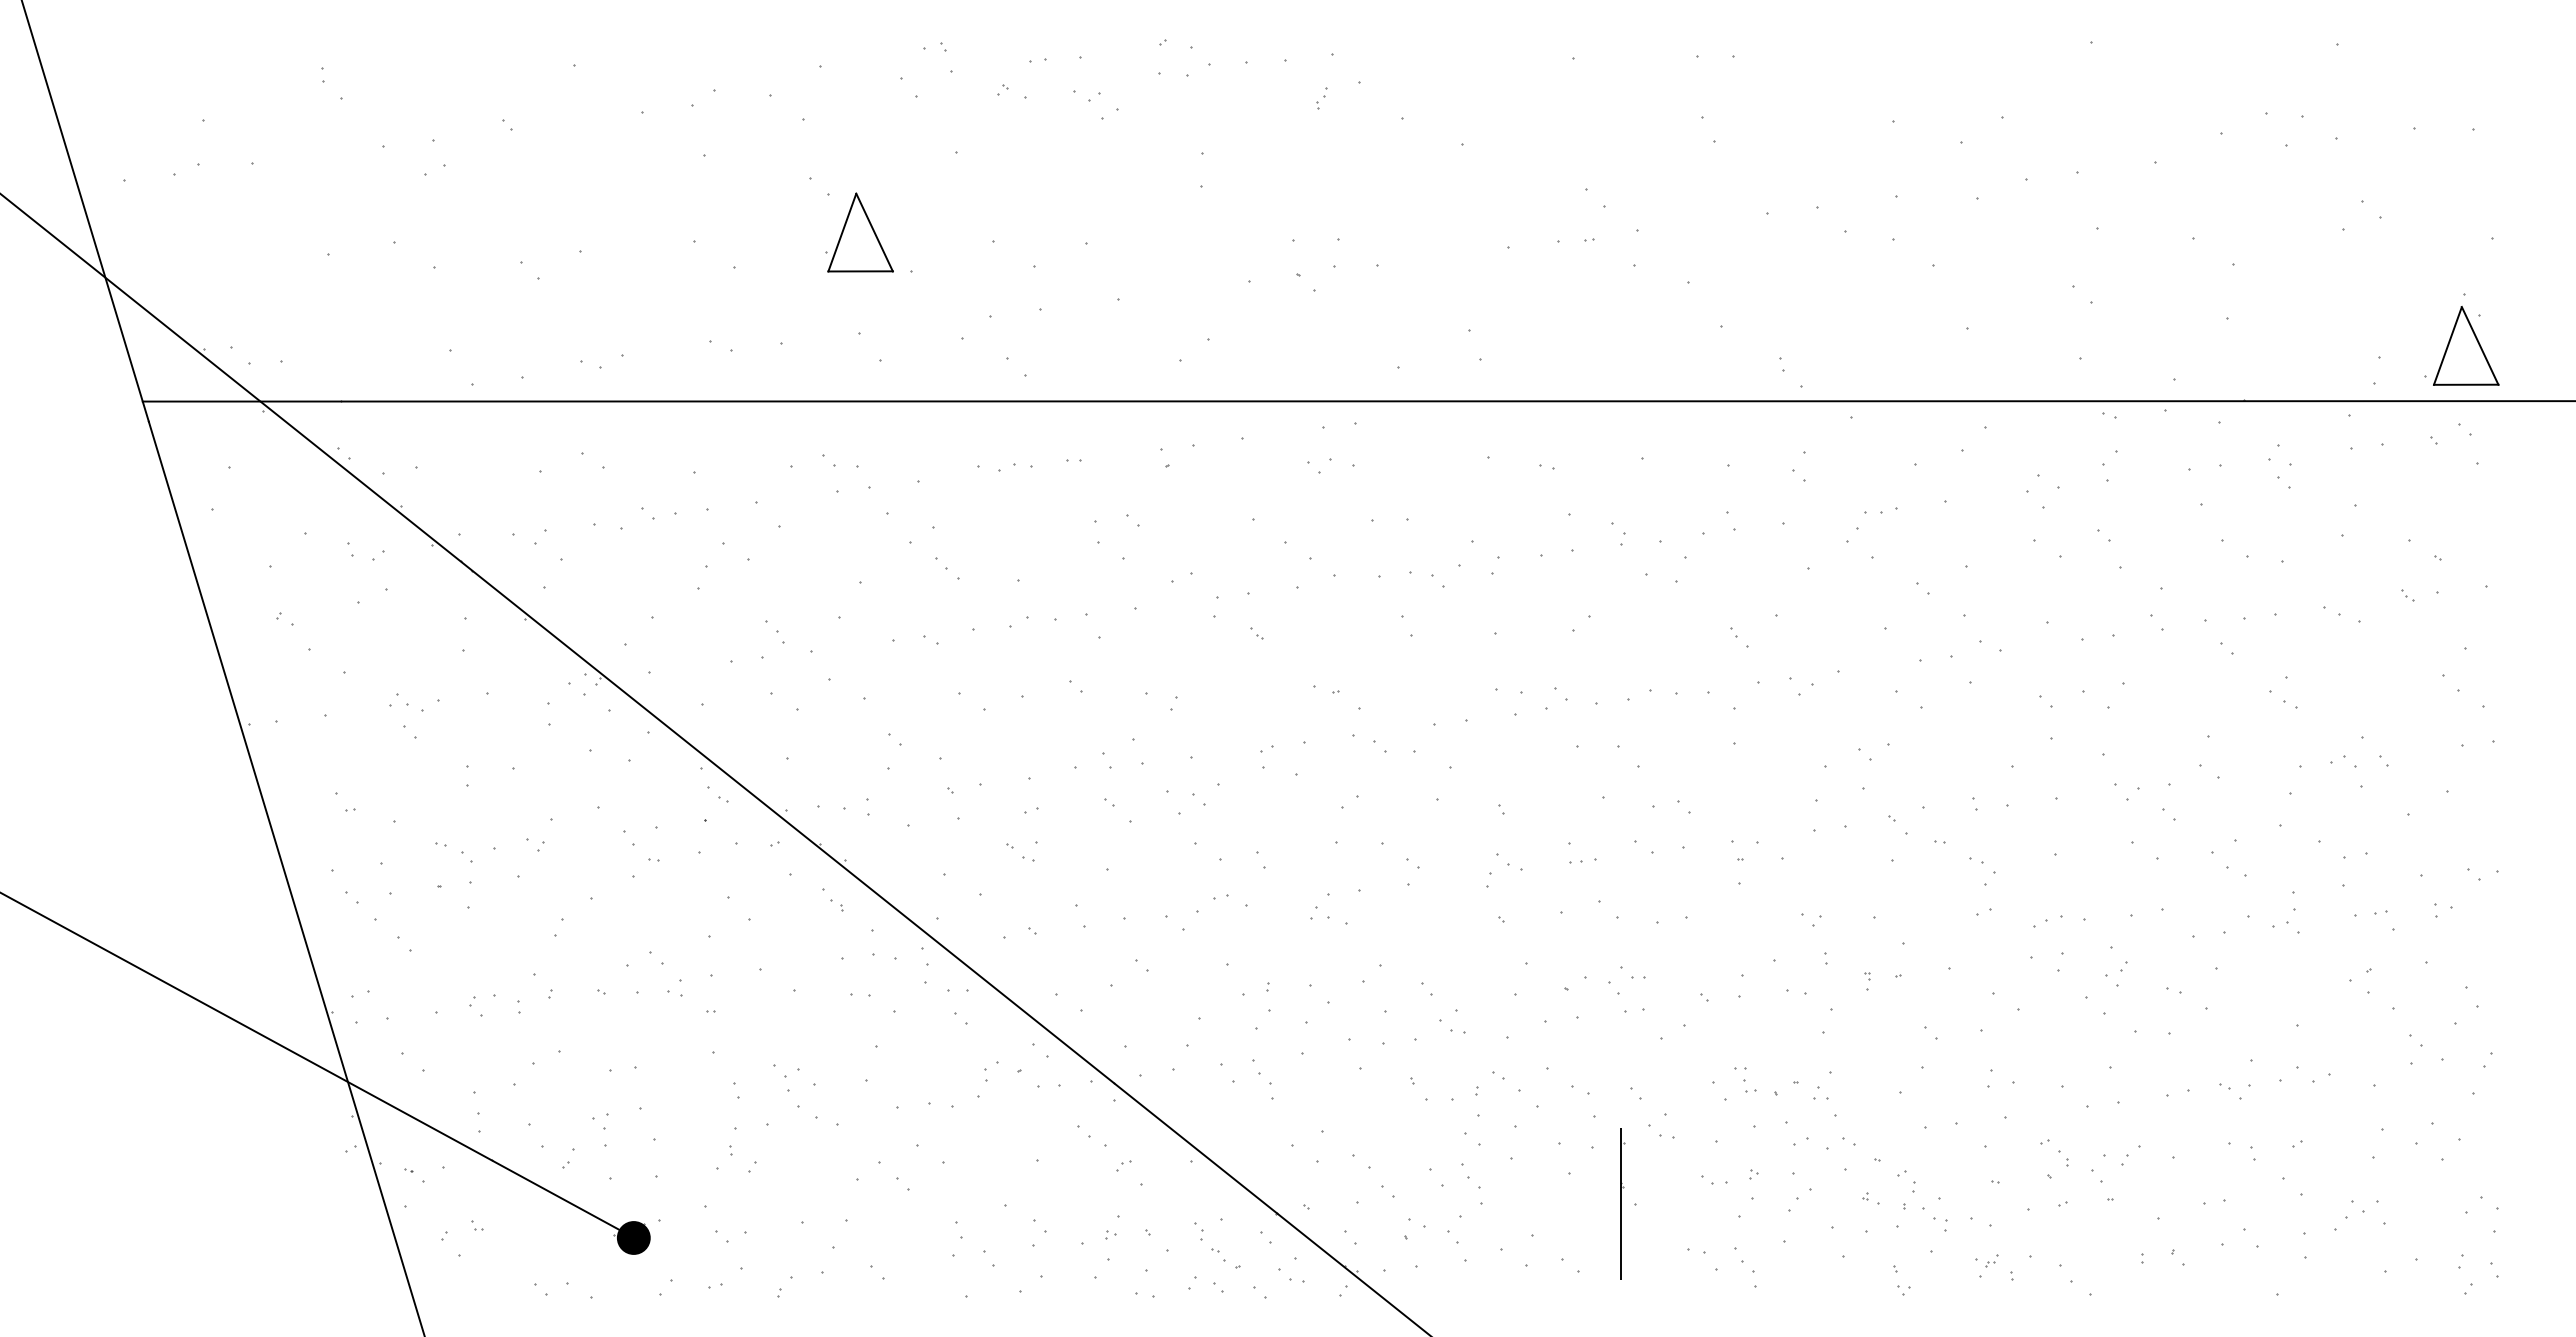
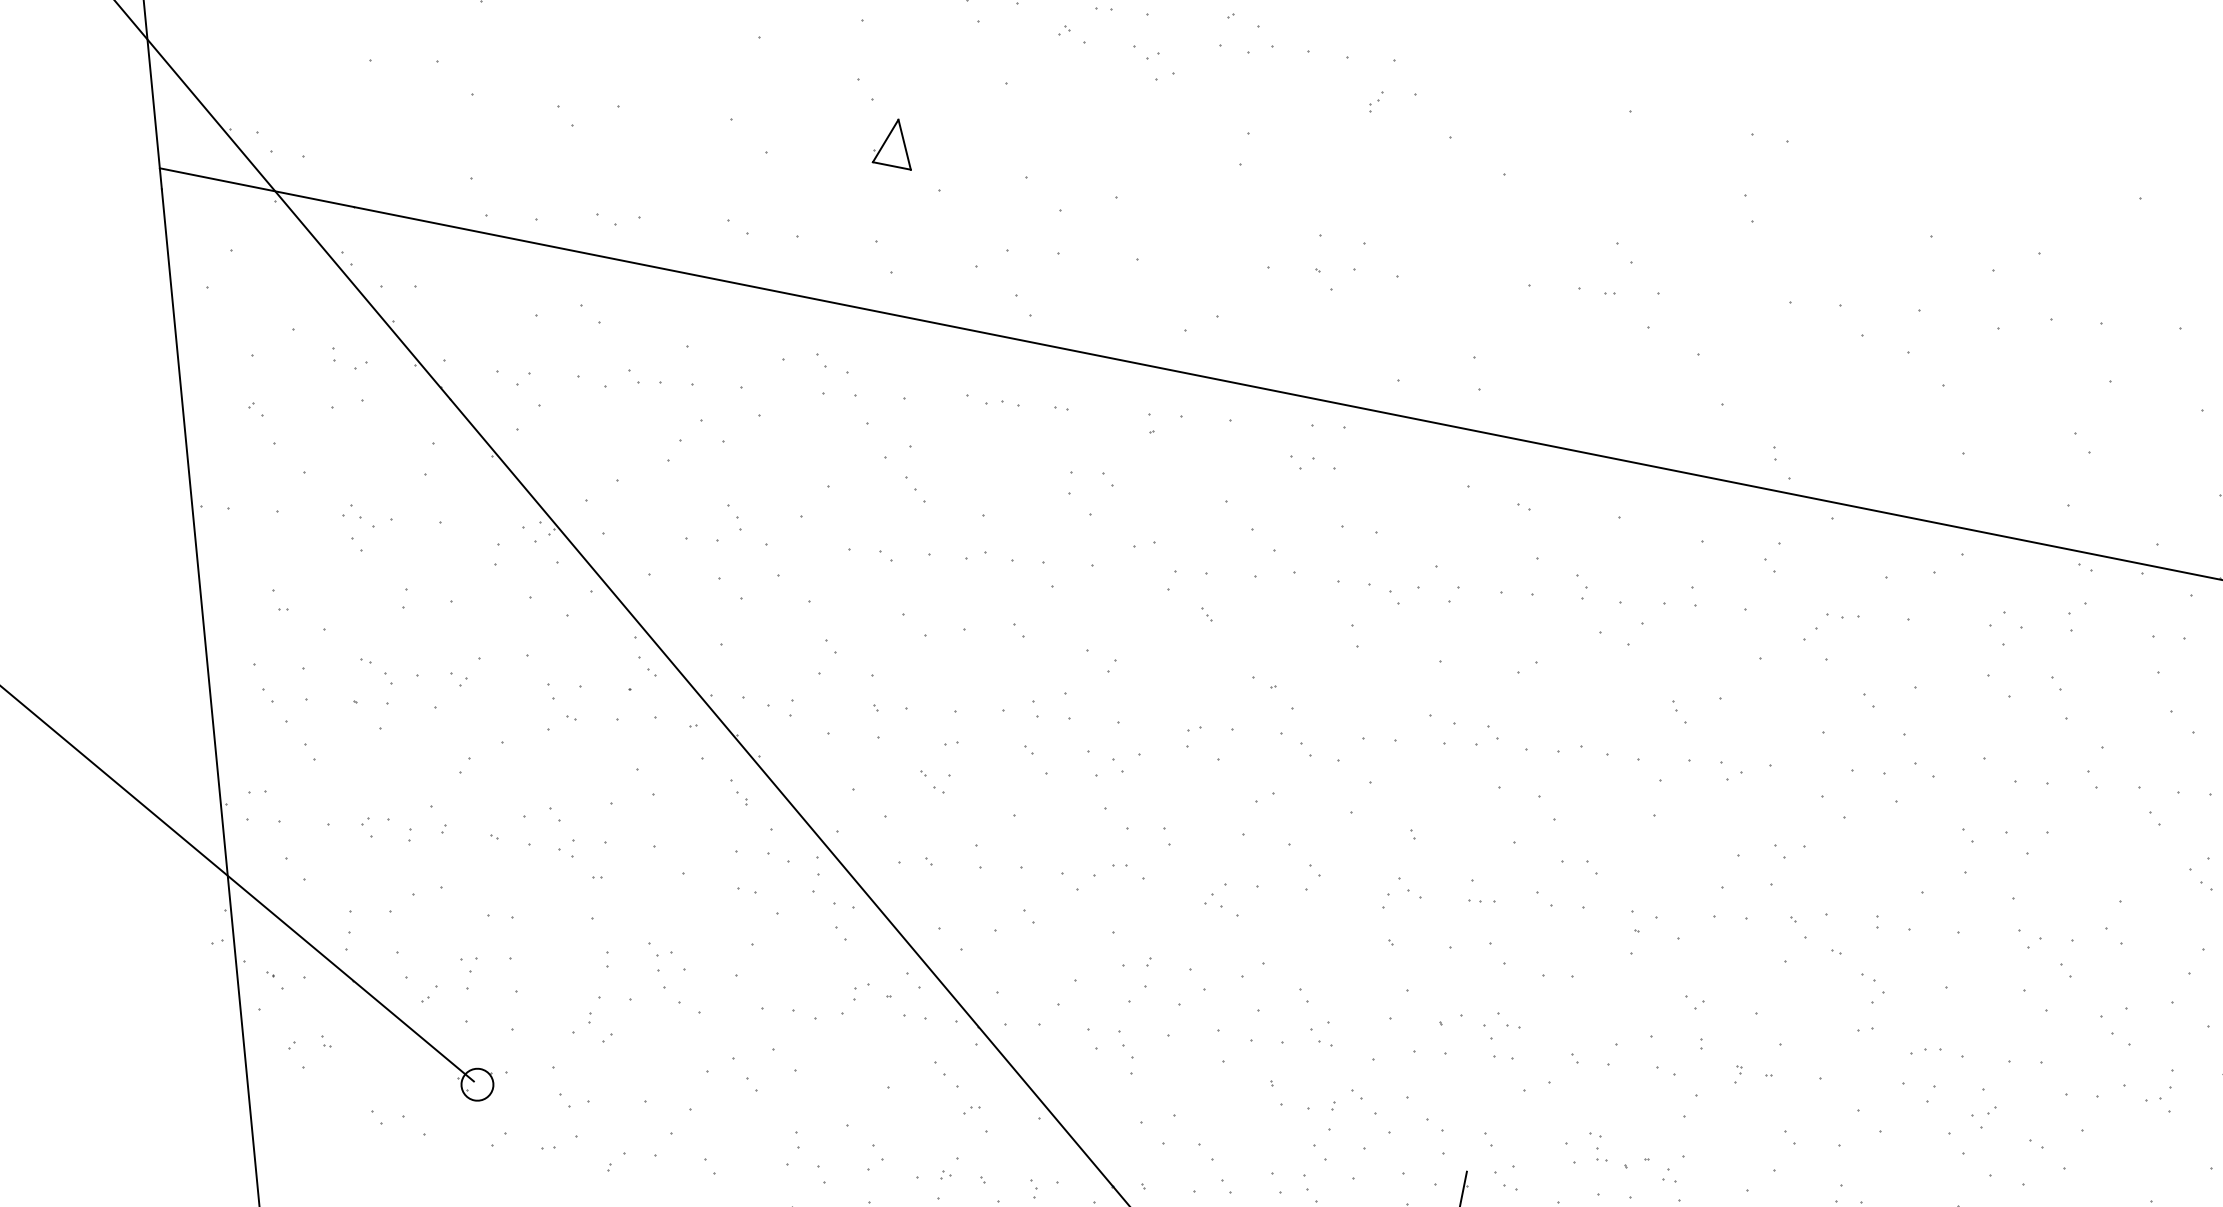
part: (859, 232) -> (895, 142), size x0.6
fill: (633, 1237) -> (477, 1084), removed

